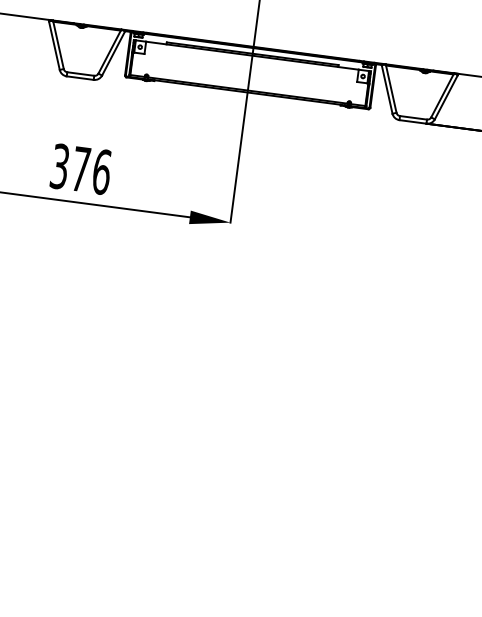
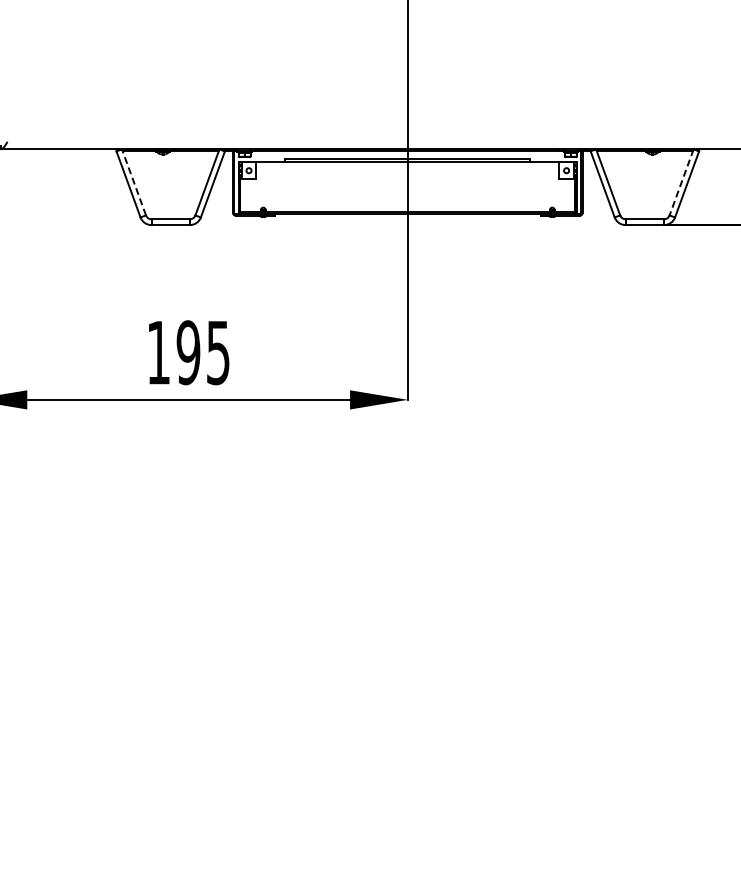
line: (58, 44) -> (133, 181), solid -> dashed
line: (442, 95) -> (681, 182), solid -> dashed
text: (80, 169) -> (188, 352), 376 -> 195

